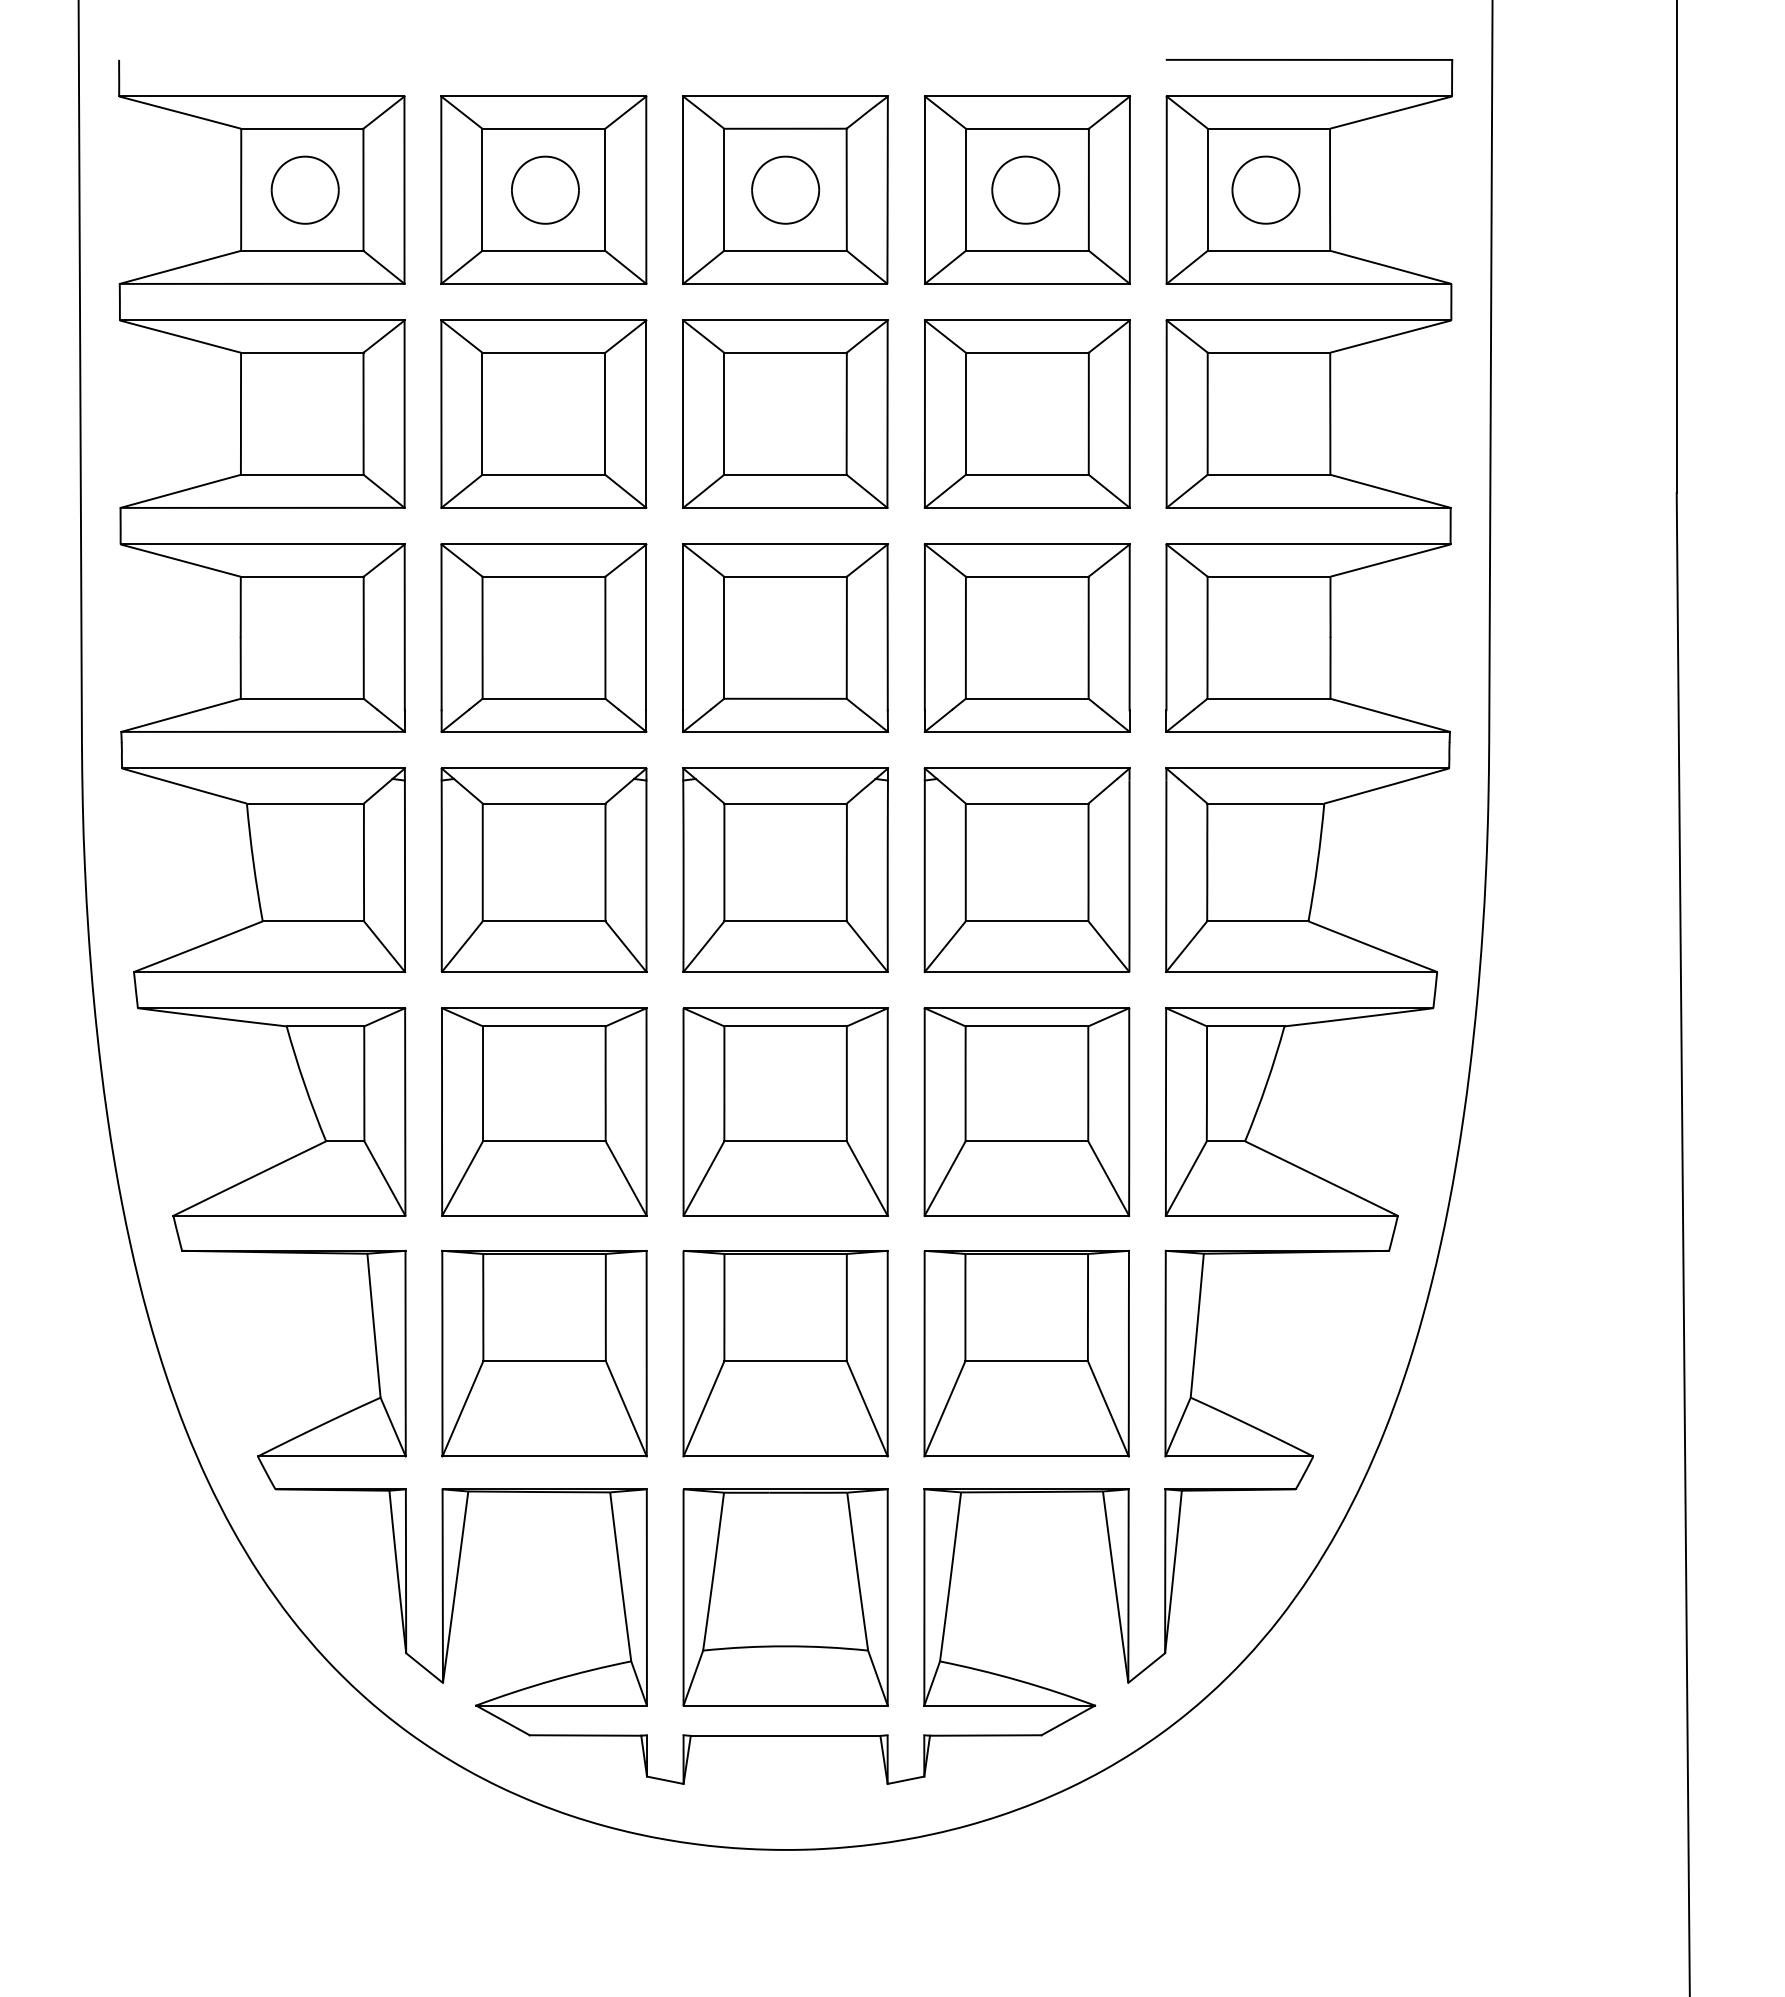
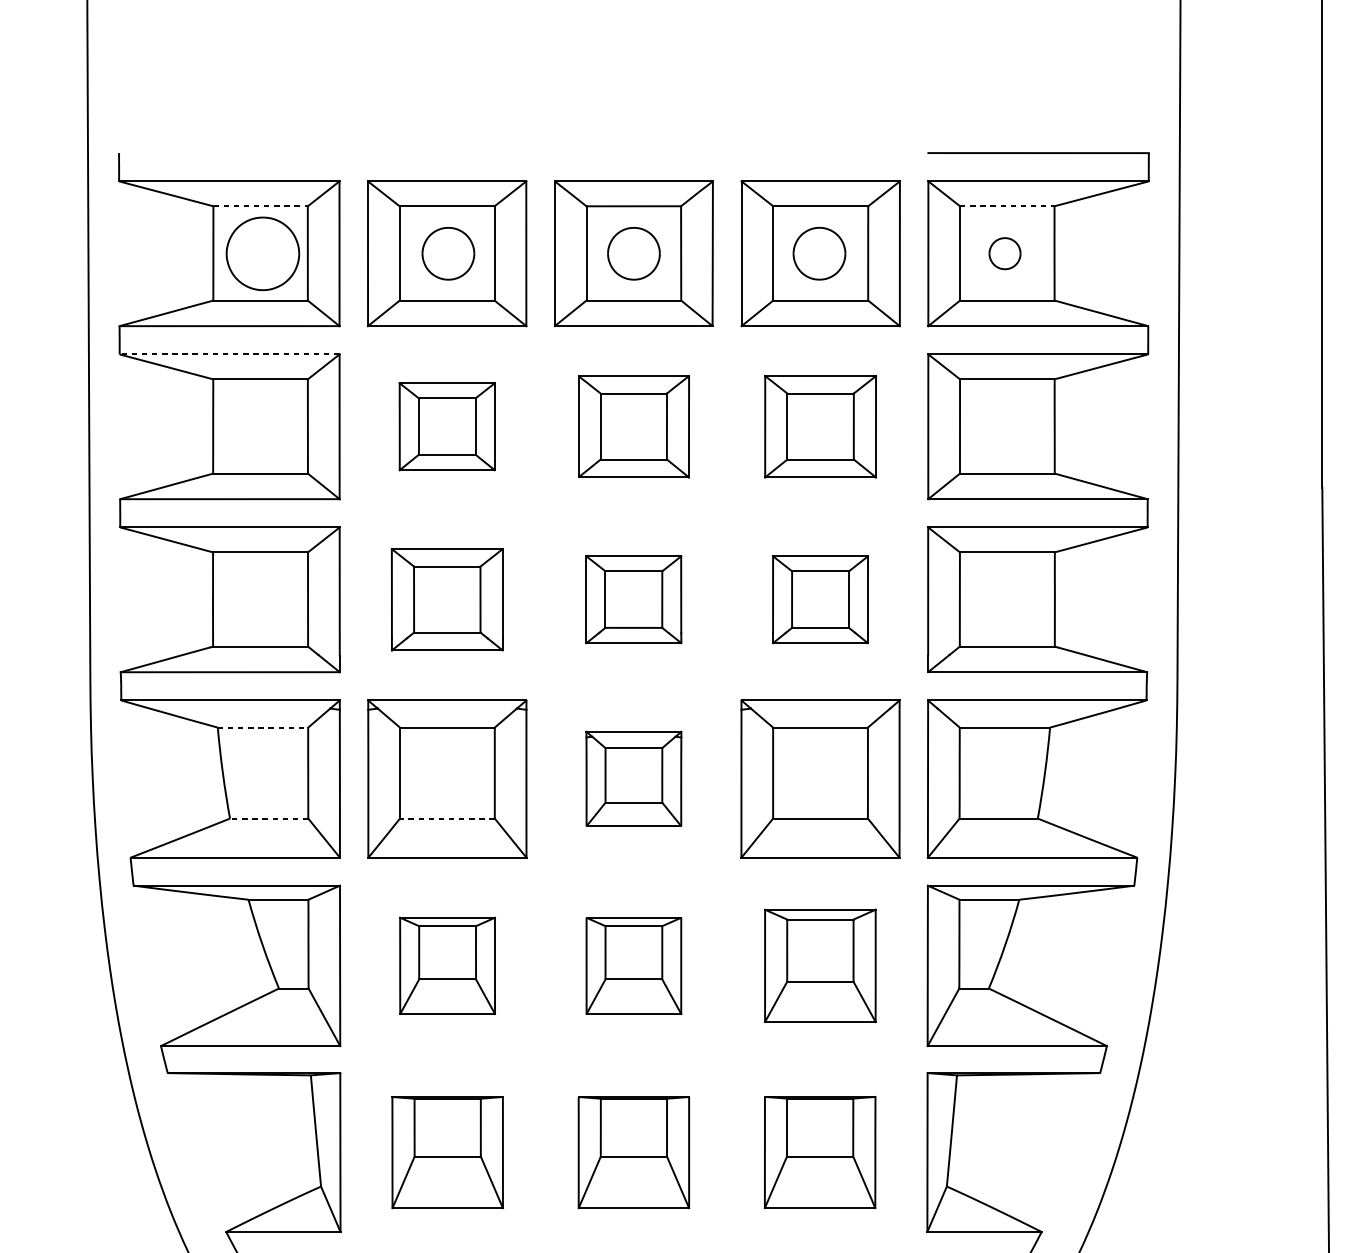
line: (302, 128) -> (260, 206), solid -> dashed
line: (1269, 128) -> (1007, 206), solid -> dashed
part: (304, 189) -> (262, 253), size x1.4
part: (1265, 189) -> (1004, 253), size x0.6
line: (261, 320) -> (229, 354), solid -> dashed
part: (543, 413) -> (446, 426), size x0.6
part: (785, 413) -> (633, 426), size x0.7
part: (1026, 413) -> (820, 426), size x0.7
part: (543, 637) -> (446, 599), size x0.7
part: (785, 637) -> (633, 599), size x0.6
part: (1026, 637) -> (820, 599), size x0.6
line: (305, 803) -> (263, 727), solid -> dashed
part: (785, 869) -> (633, 778), size x0.6
line: (313, 921) -> (269, 818), solid -> dashed
line: (543, 921) -> (446, 818), solid -> dashed
part: (544, 1111) -> (447, 965), size x0.6
part: (785, 1111) -> (633, 965), size x0.6
part: (1026, 1111) -> (820, 965), size x0.7
part: (544, 1353) -> (447, 1152), size x0.7
part: (785, 1353) -> (633, 1152), size x0.7
part: (1026, 1353) -> (820, 1152), size x0.7

